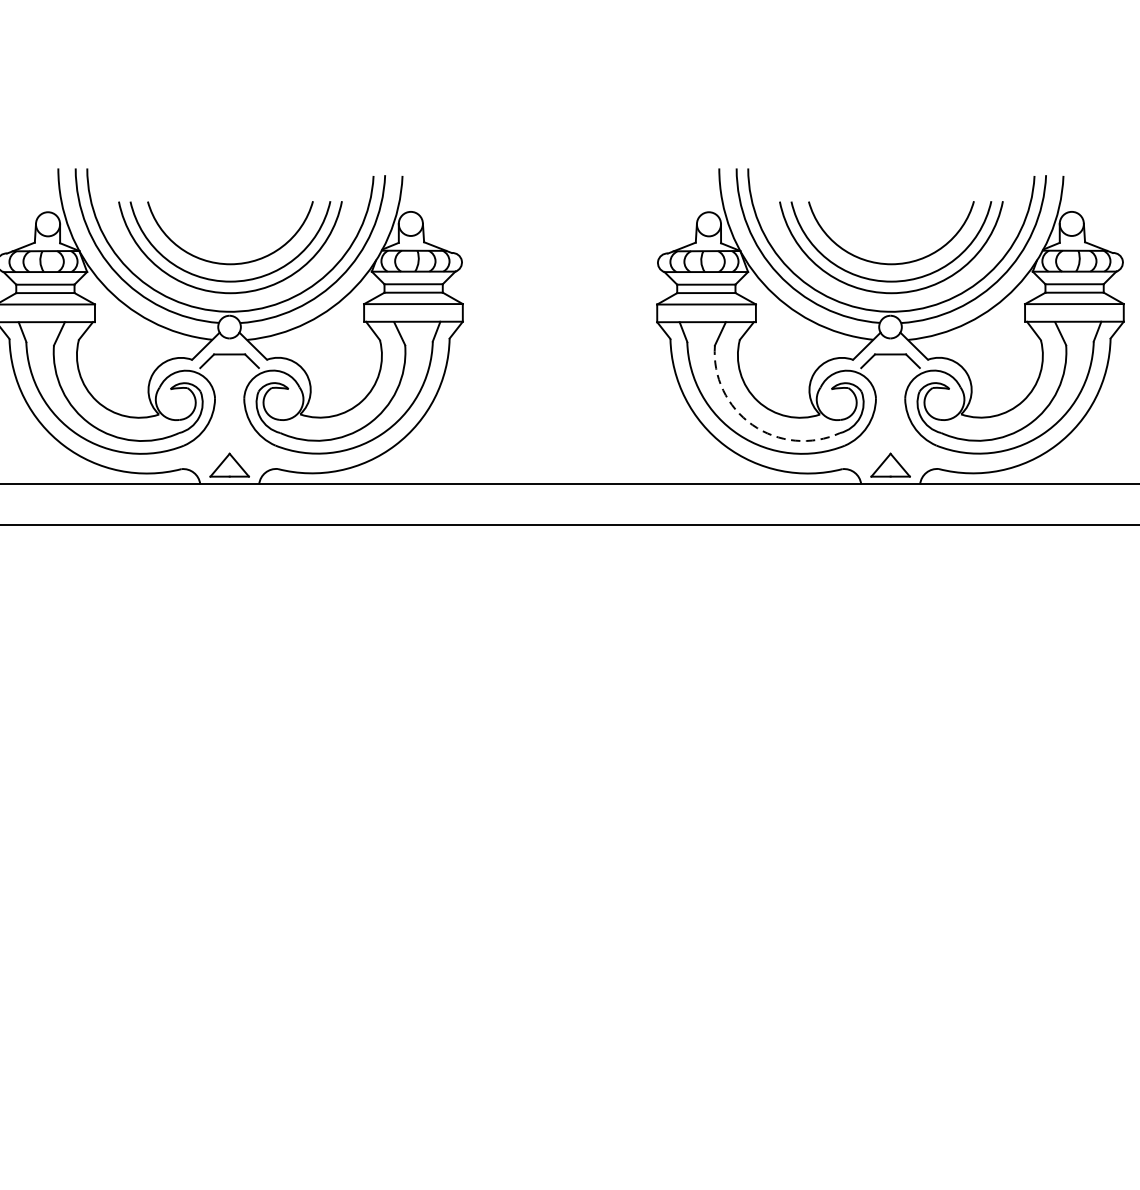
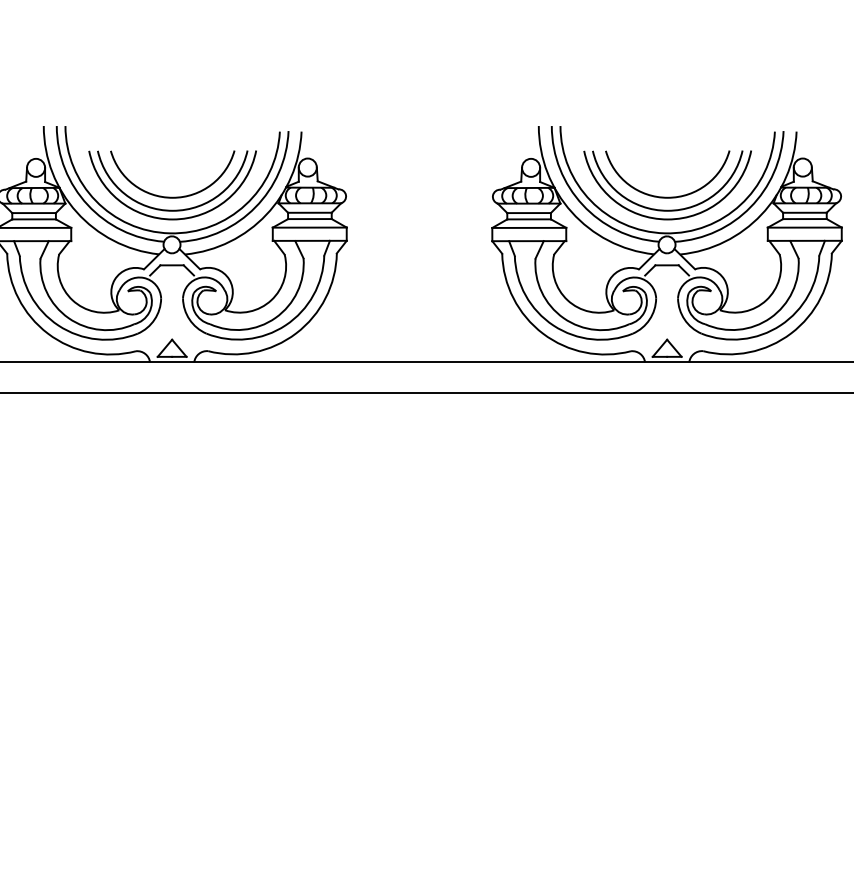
arc: (752, 425) -> (563, 318), dashed -> solid

